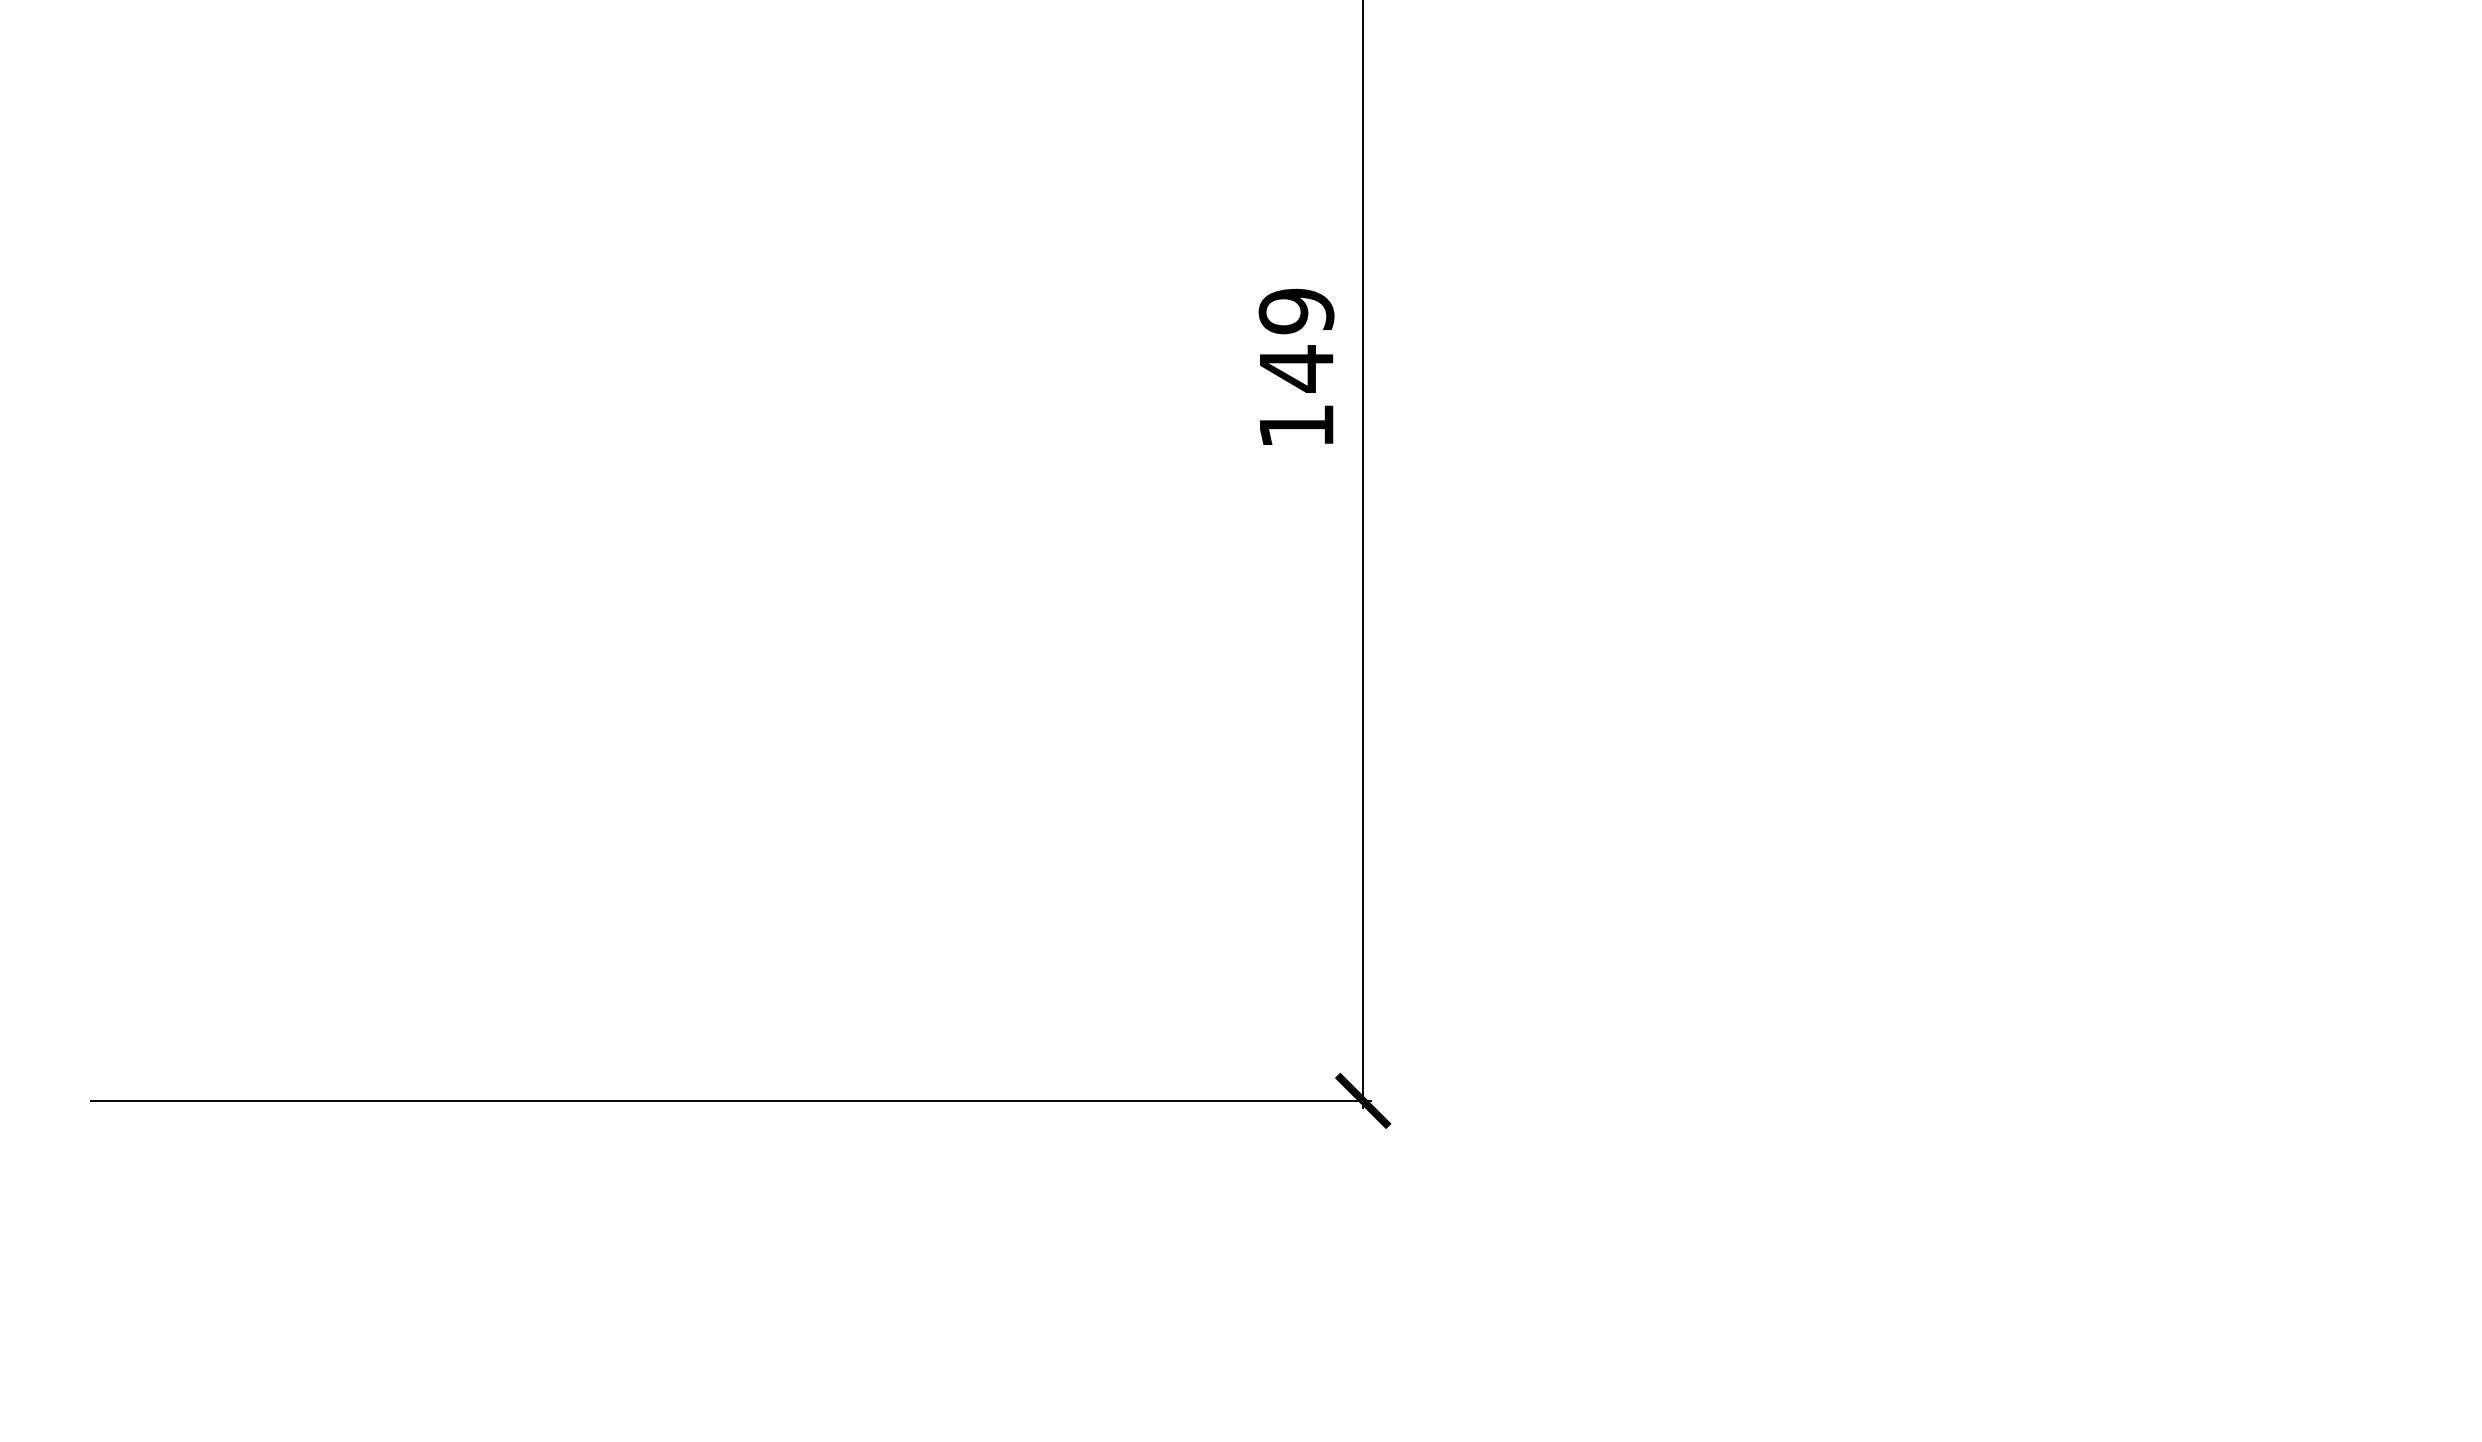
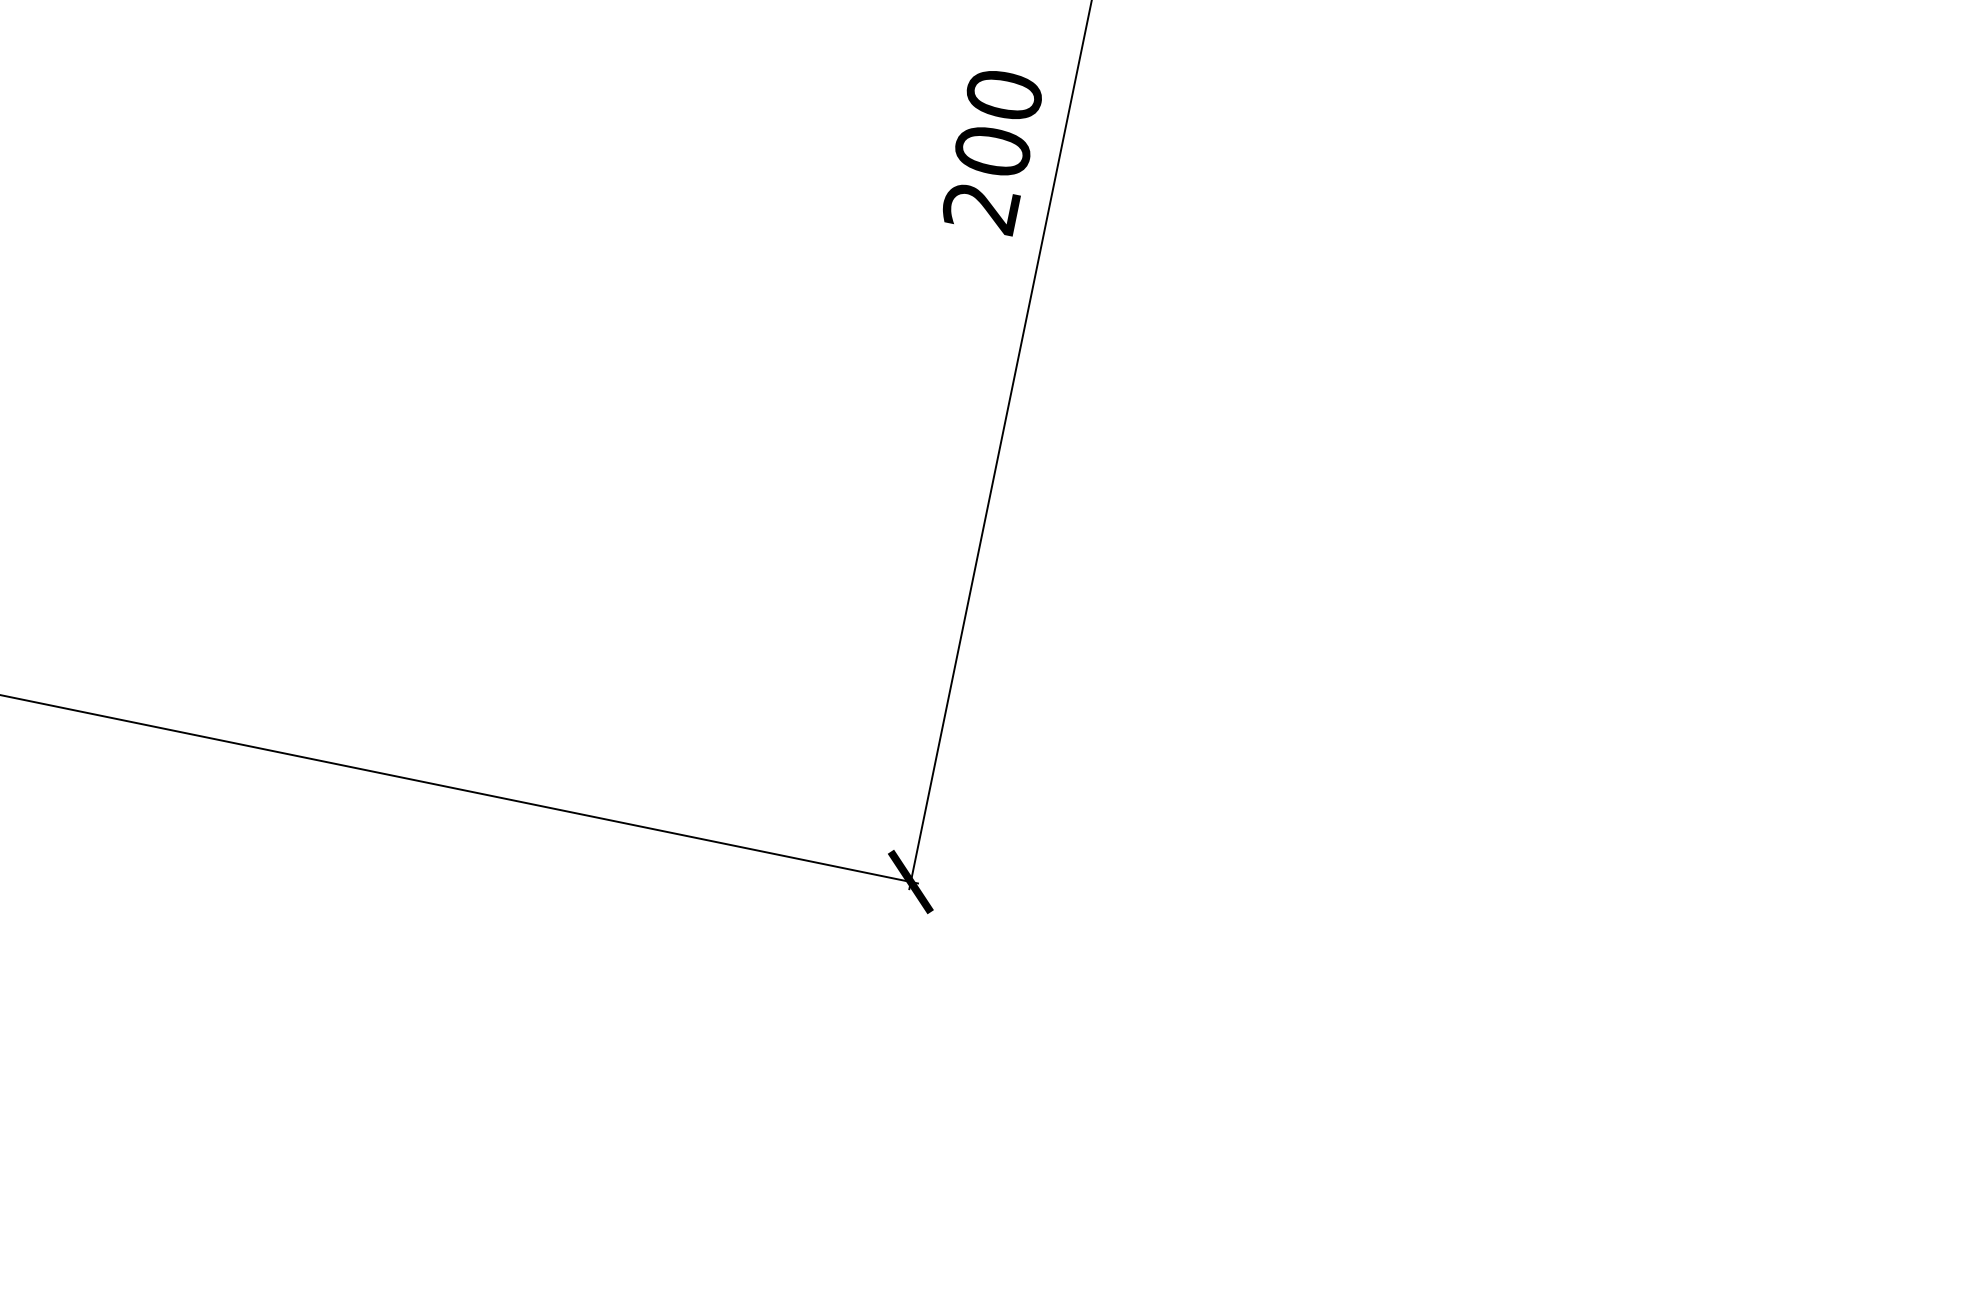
text: (1296, 368) -> (992, 151), 149 -> 200

